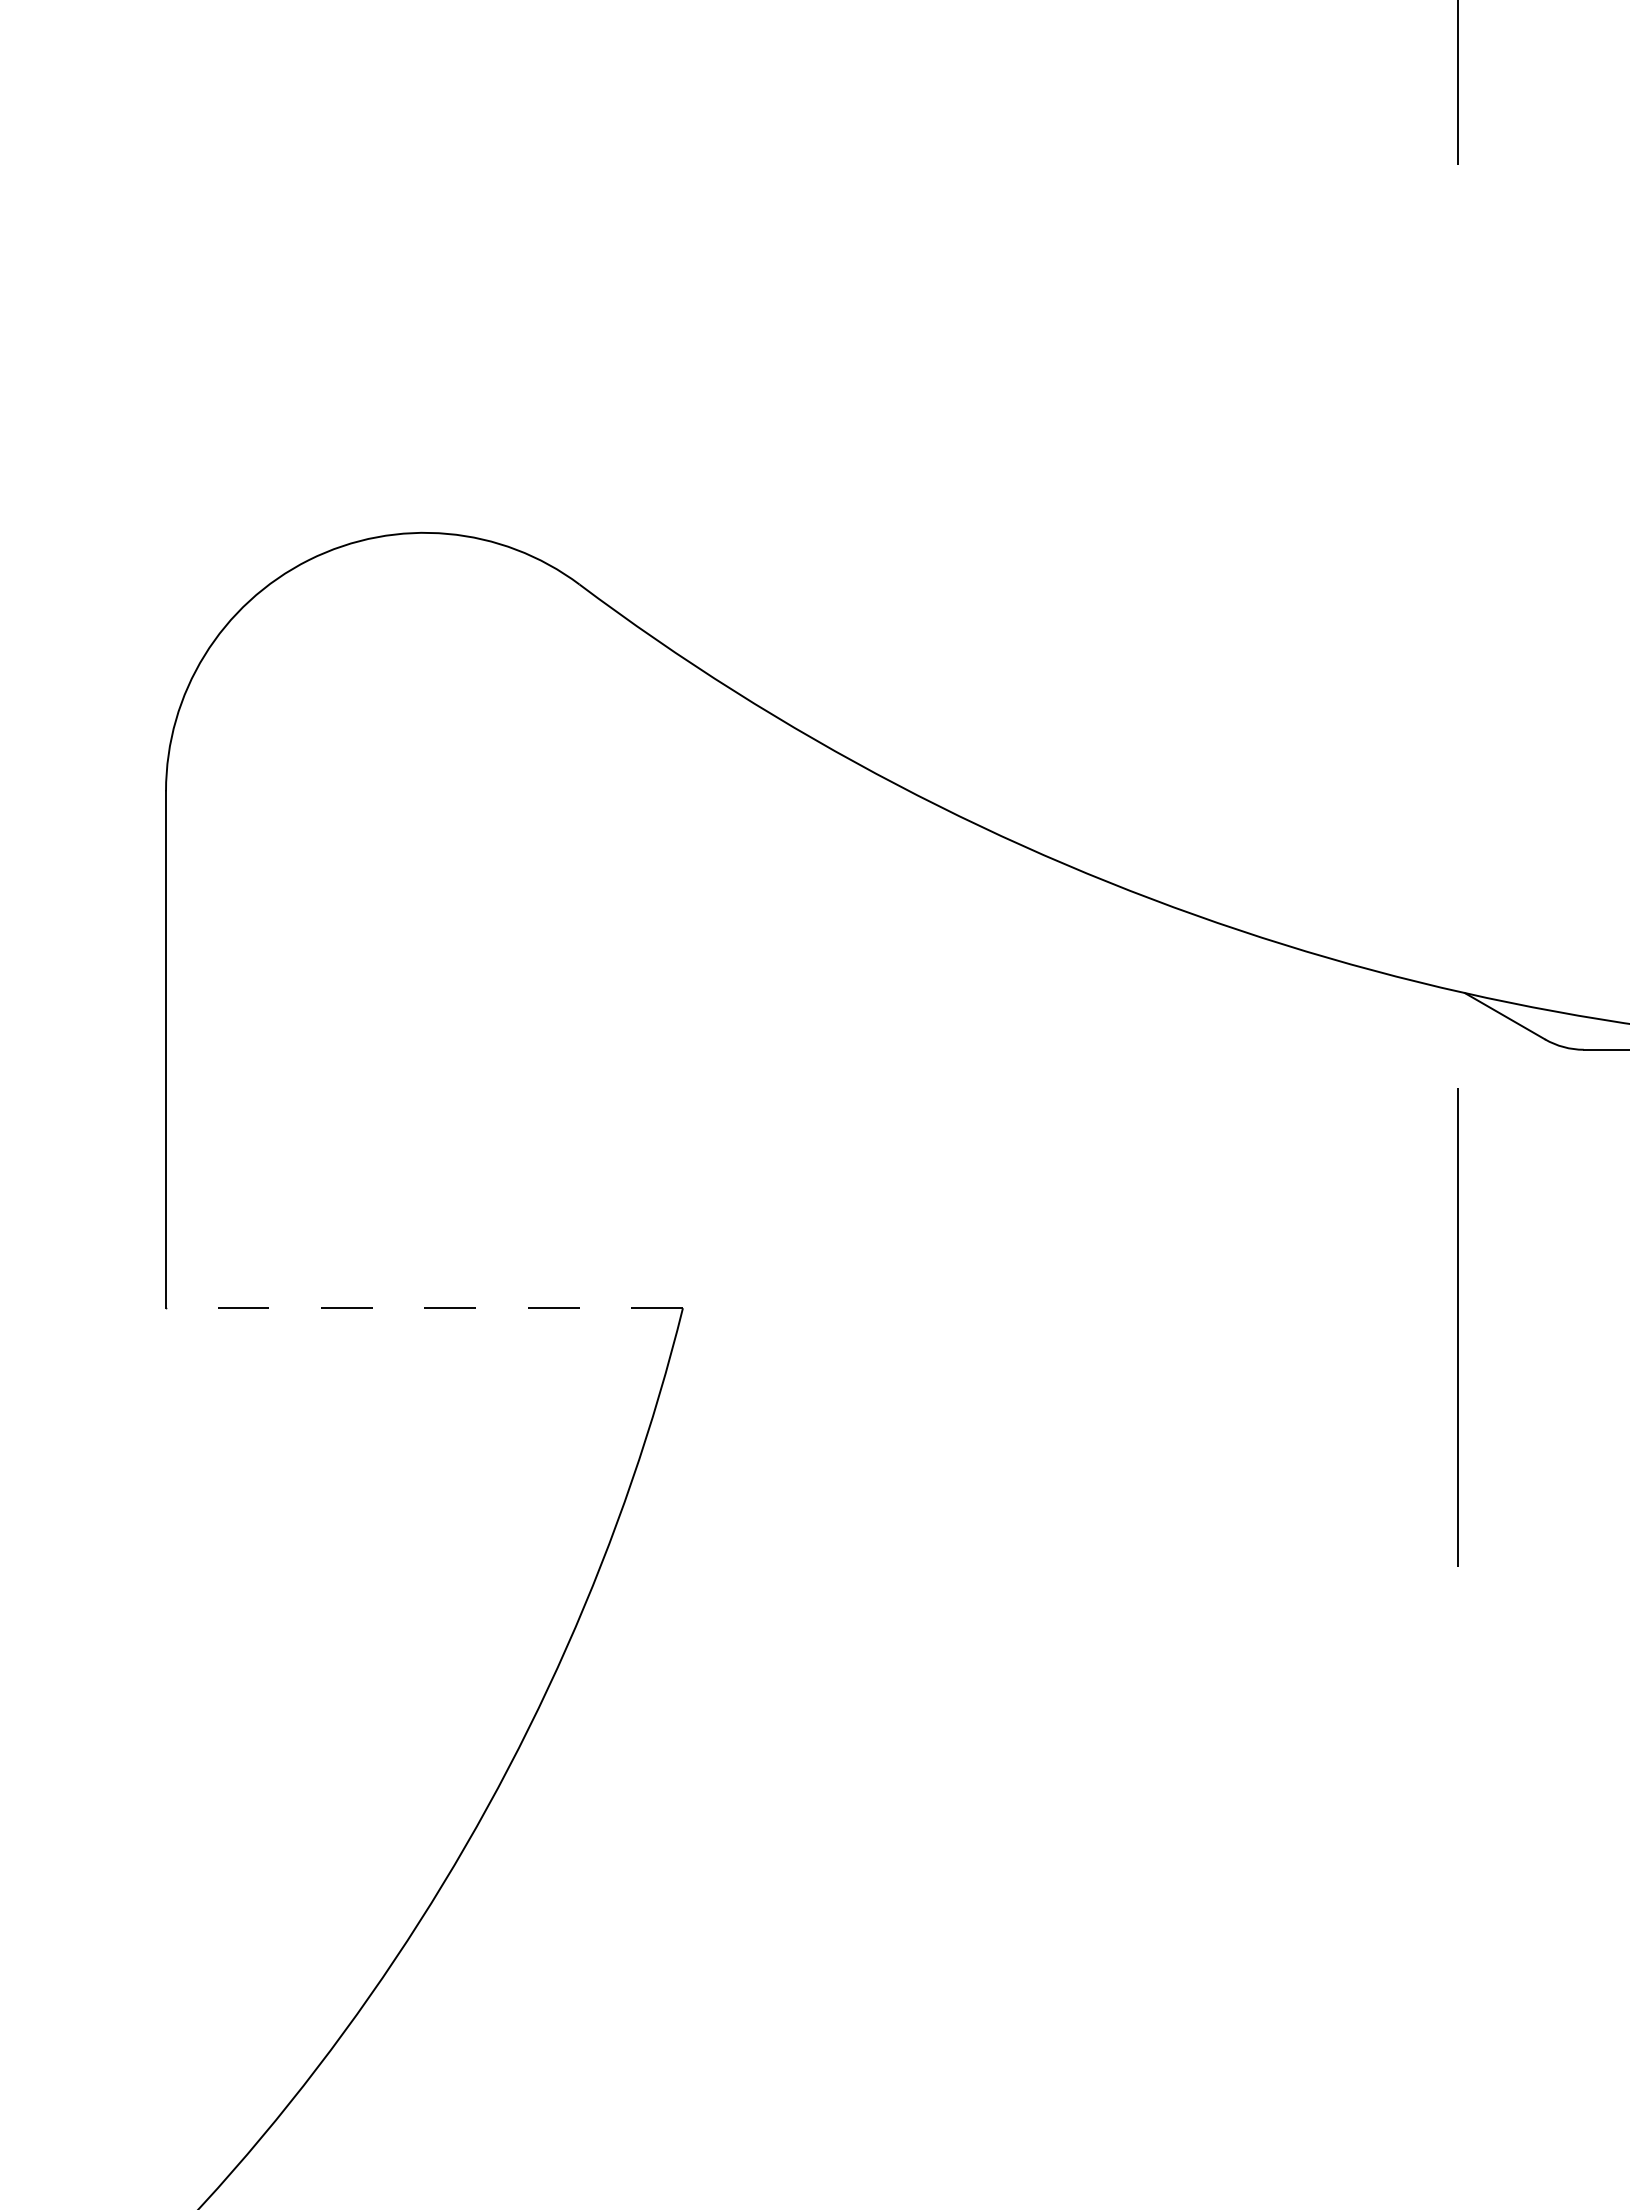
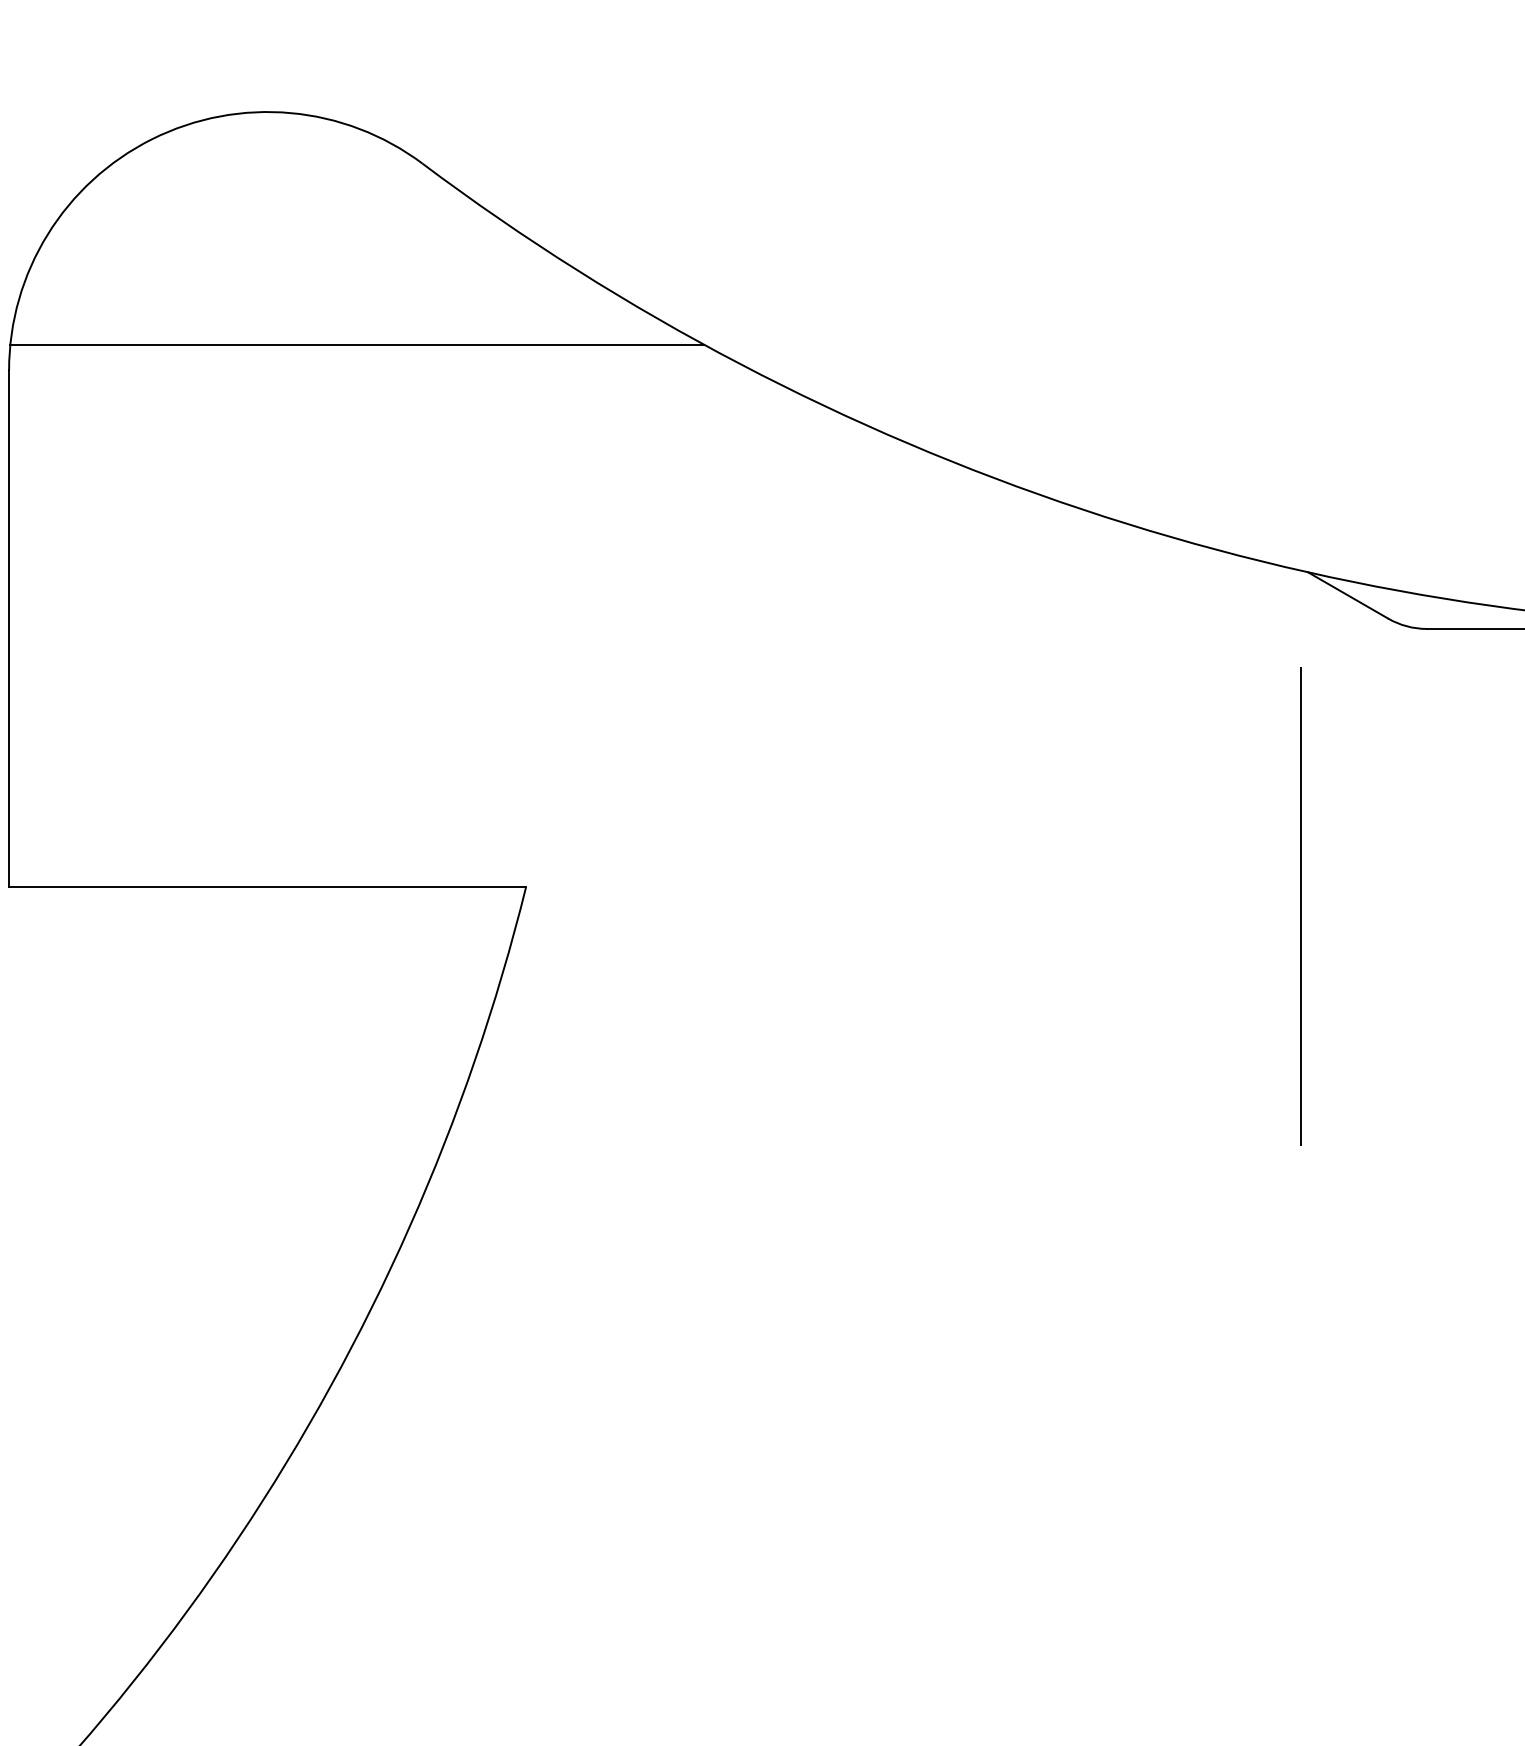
line: (513, 765) -> (356, 344), added
line: (423, 1308) -> (266, 887), dashed -> solid

